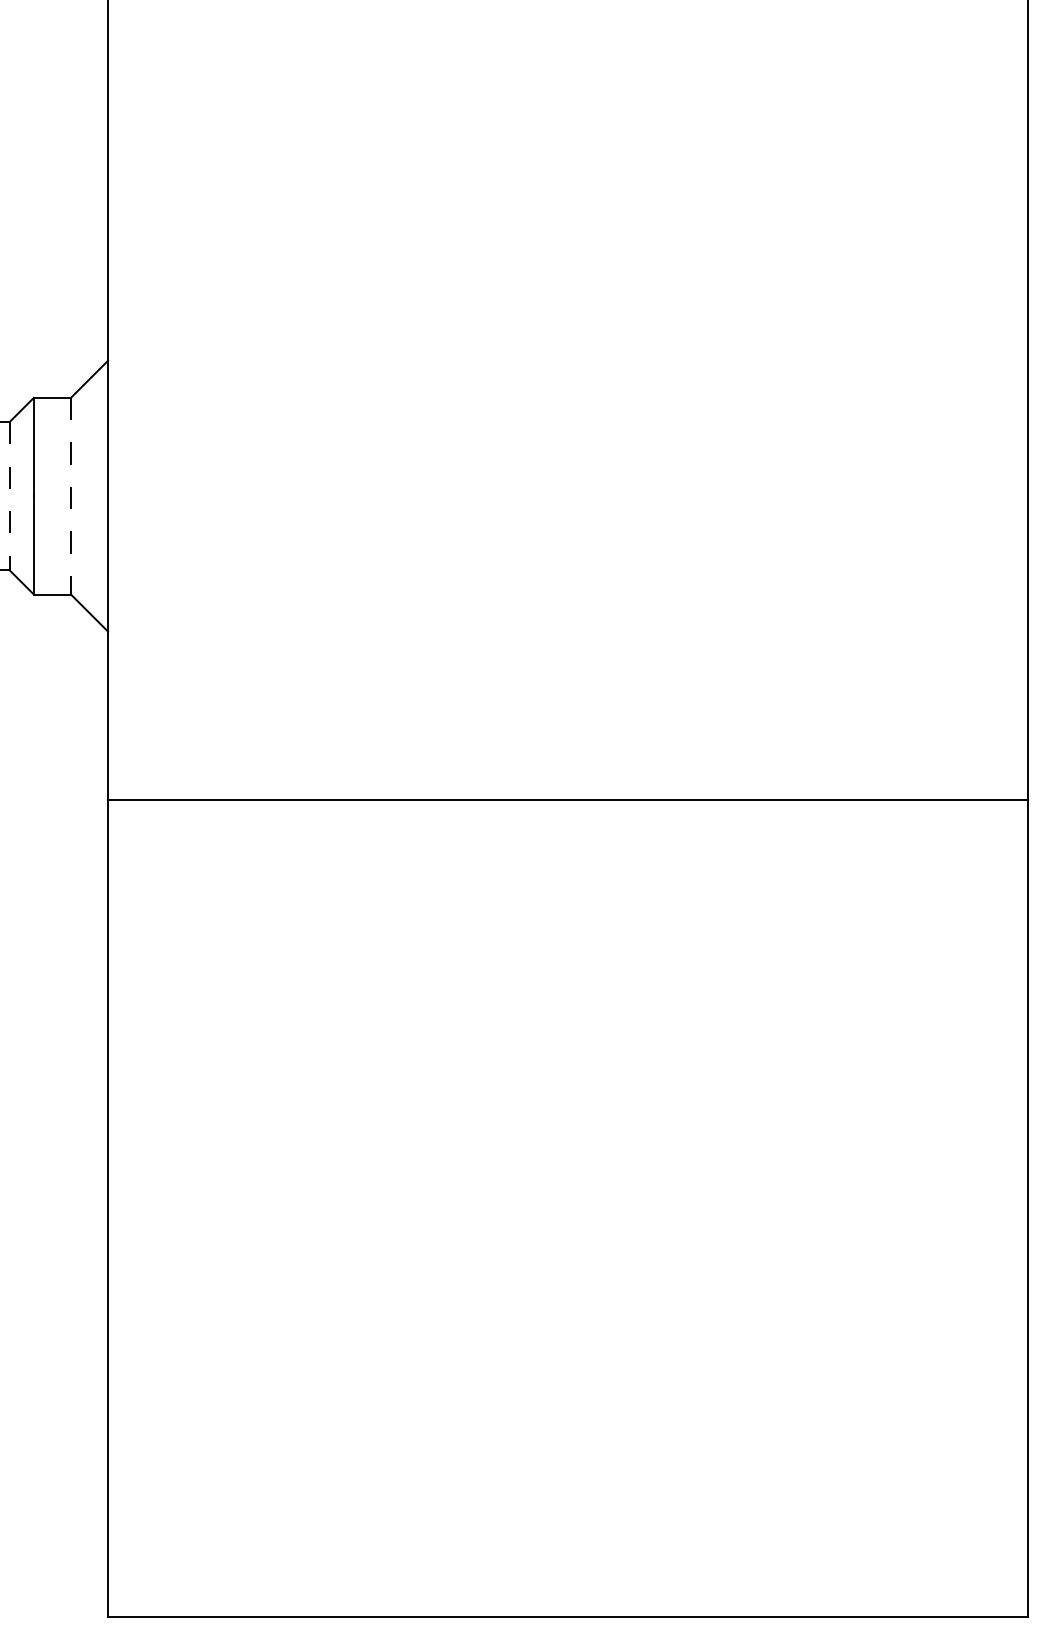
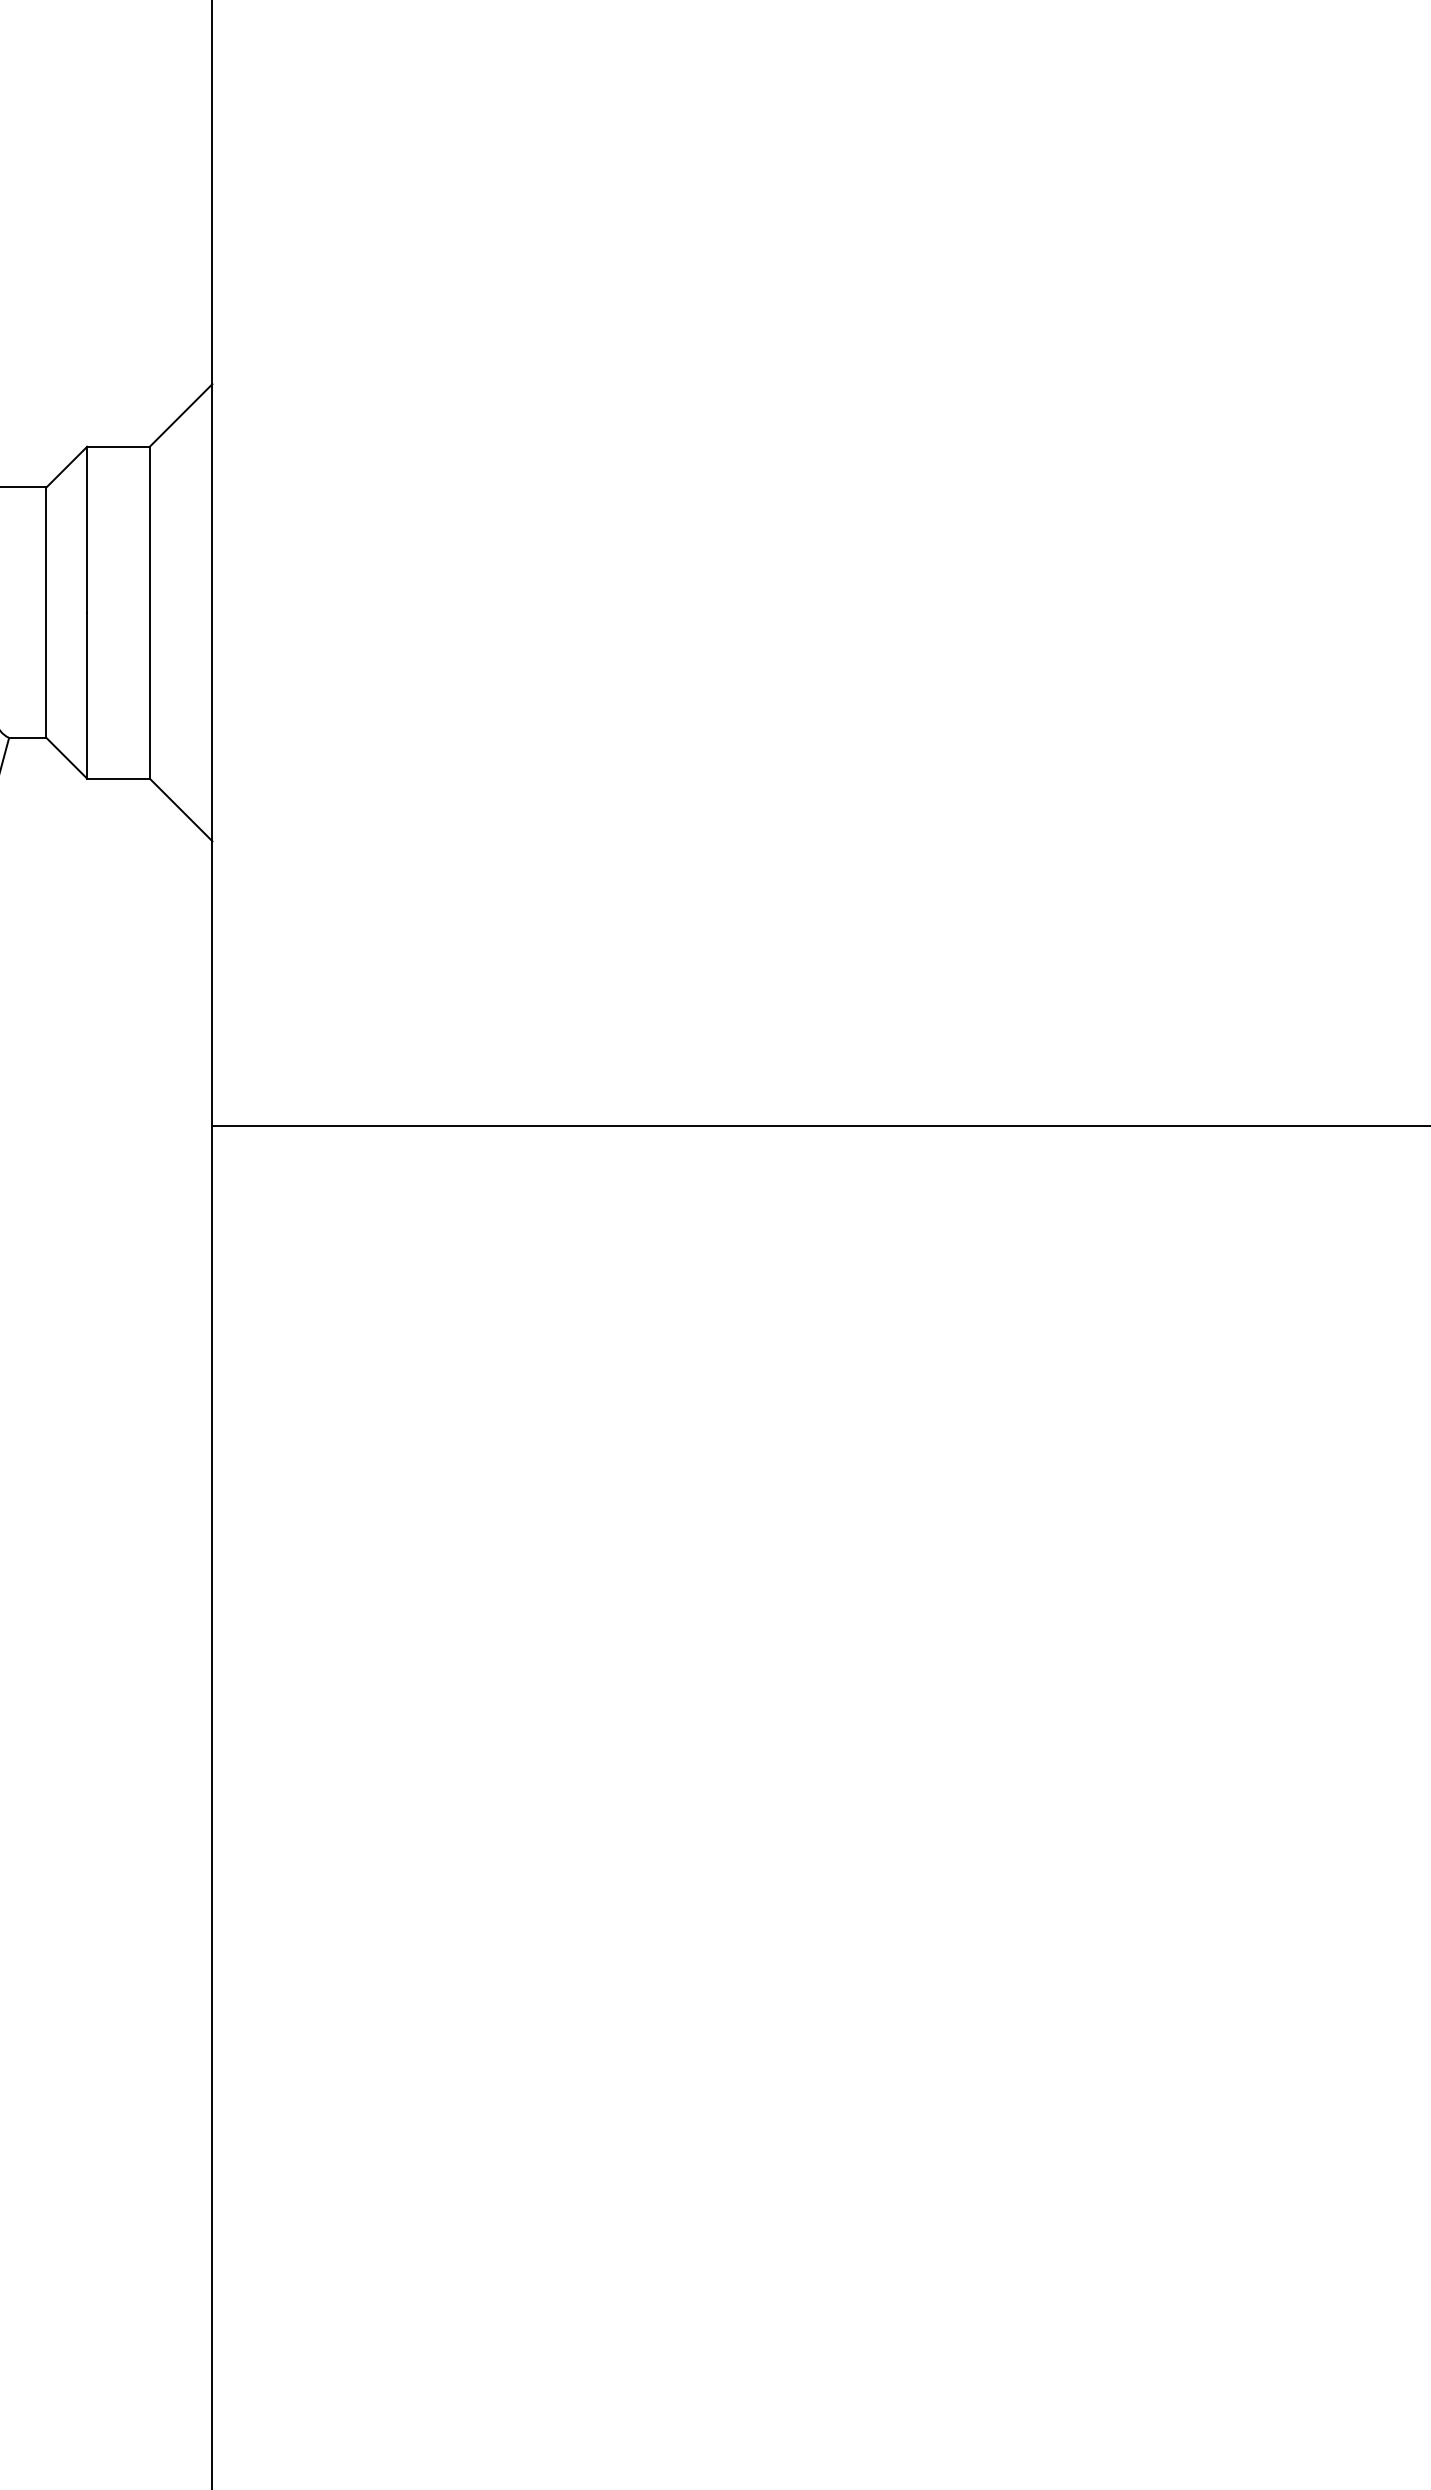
line: (9, 496) -> (46, 613), dashed -> solid
line: (70, 496) -> (149, 613), dashed -> solid

